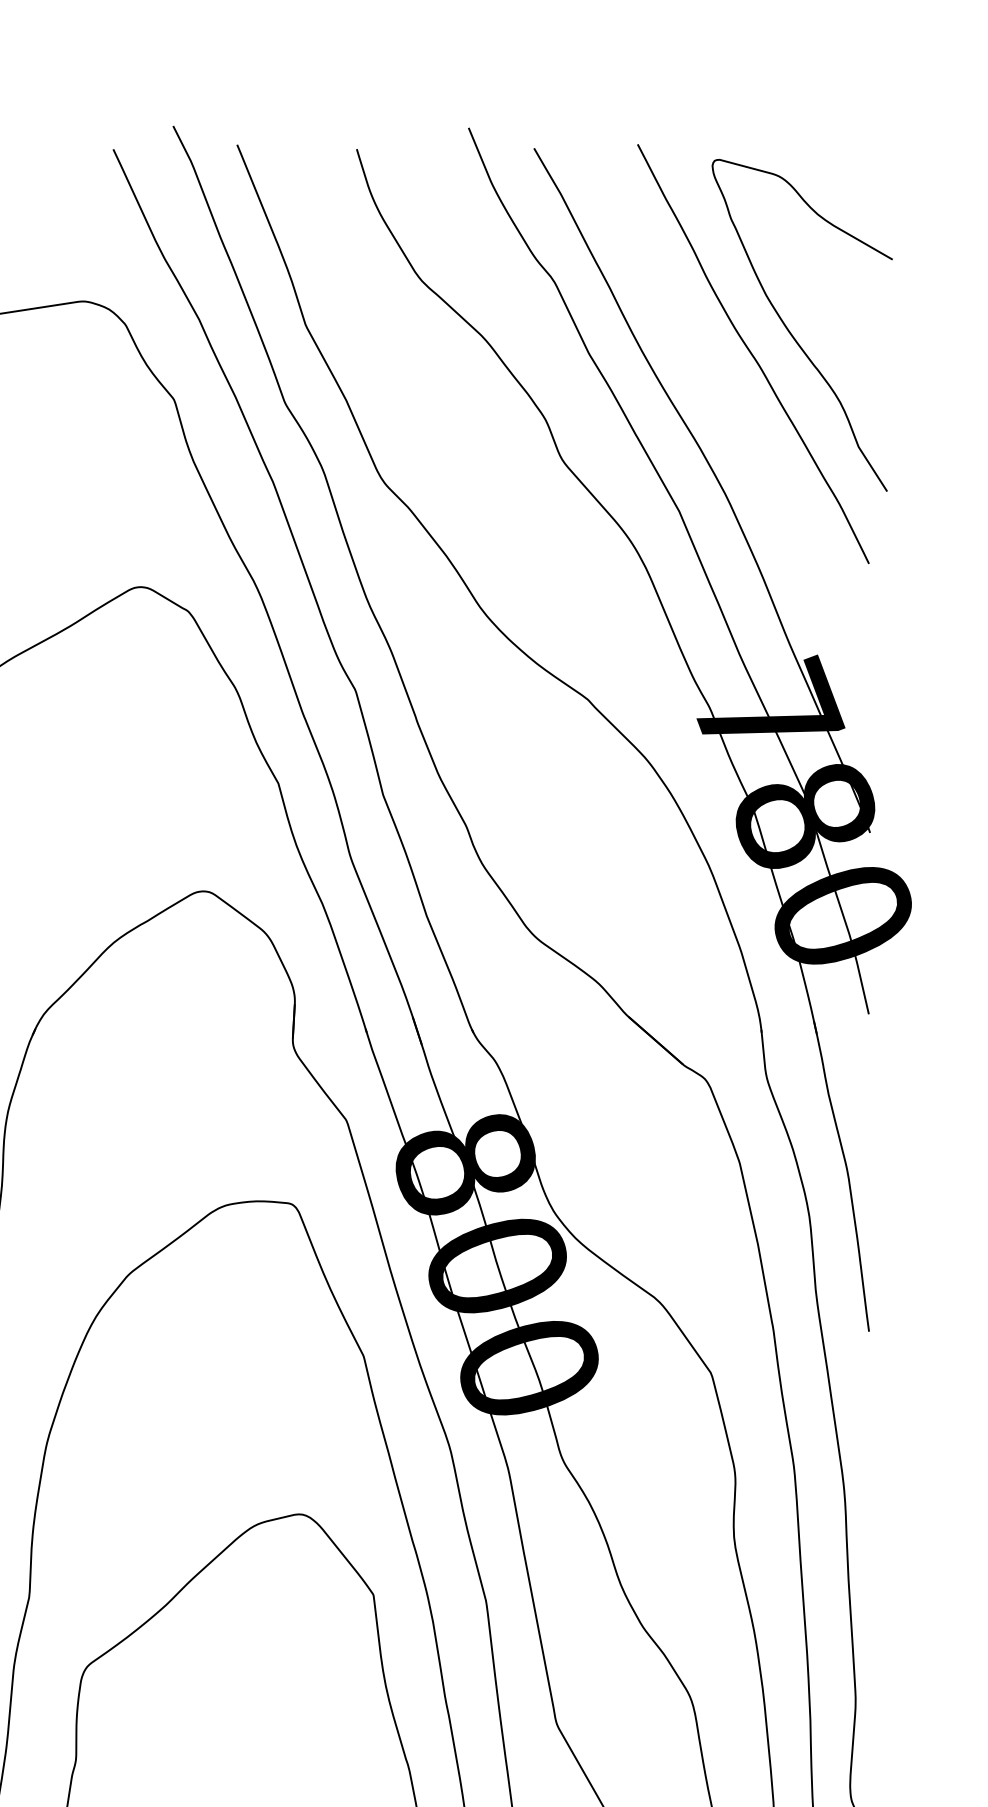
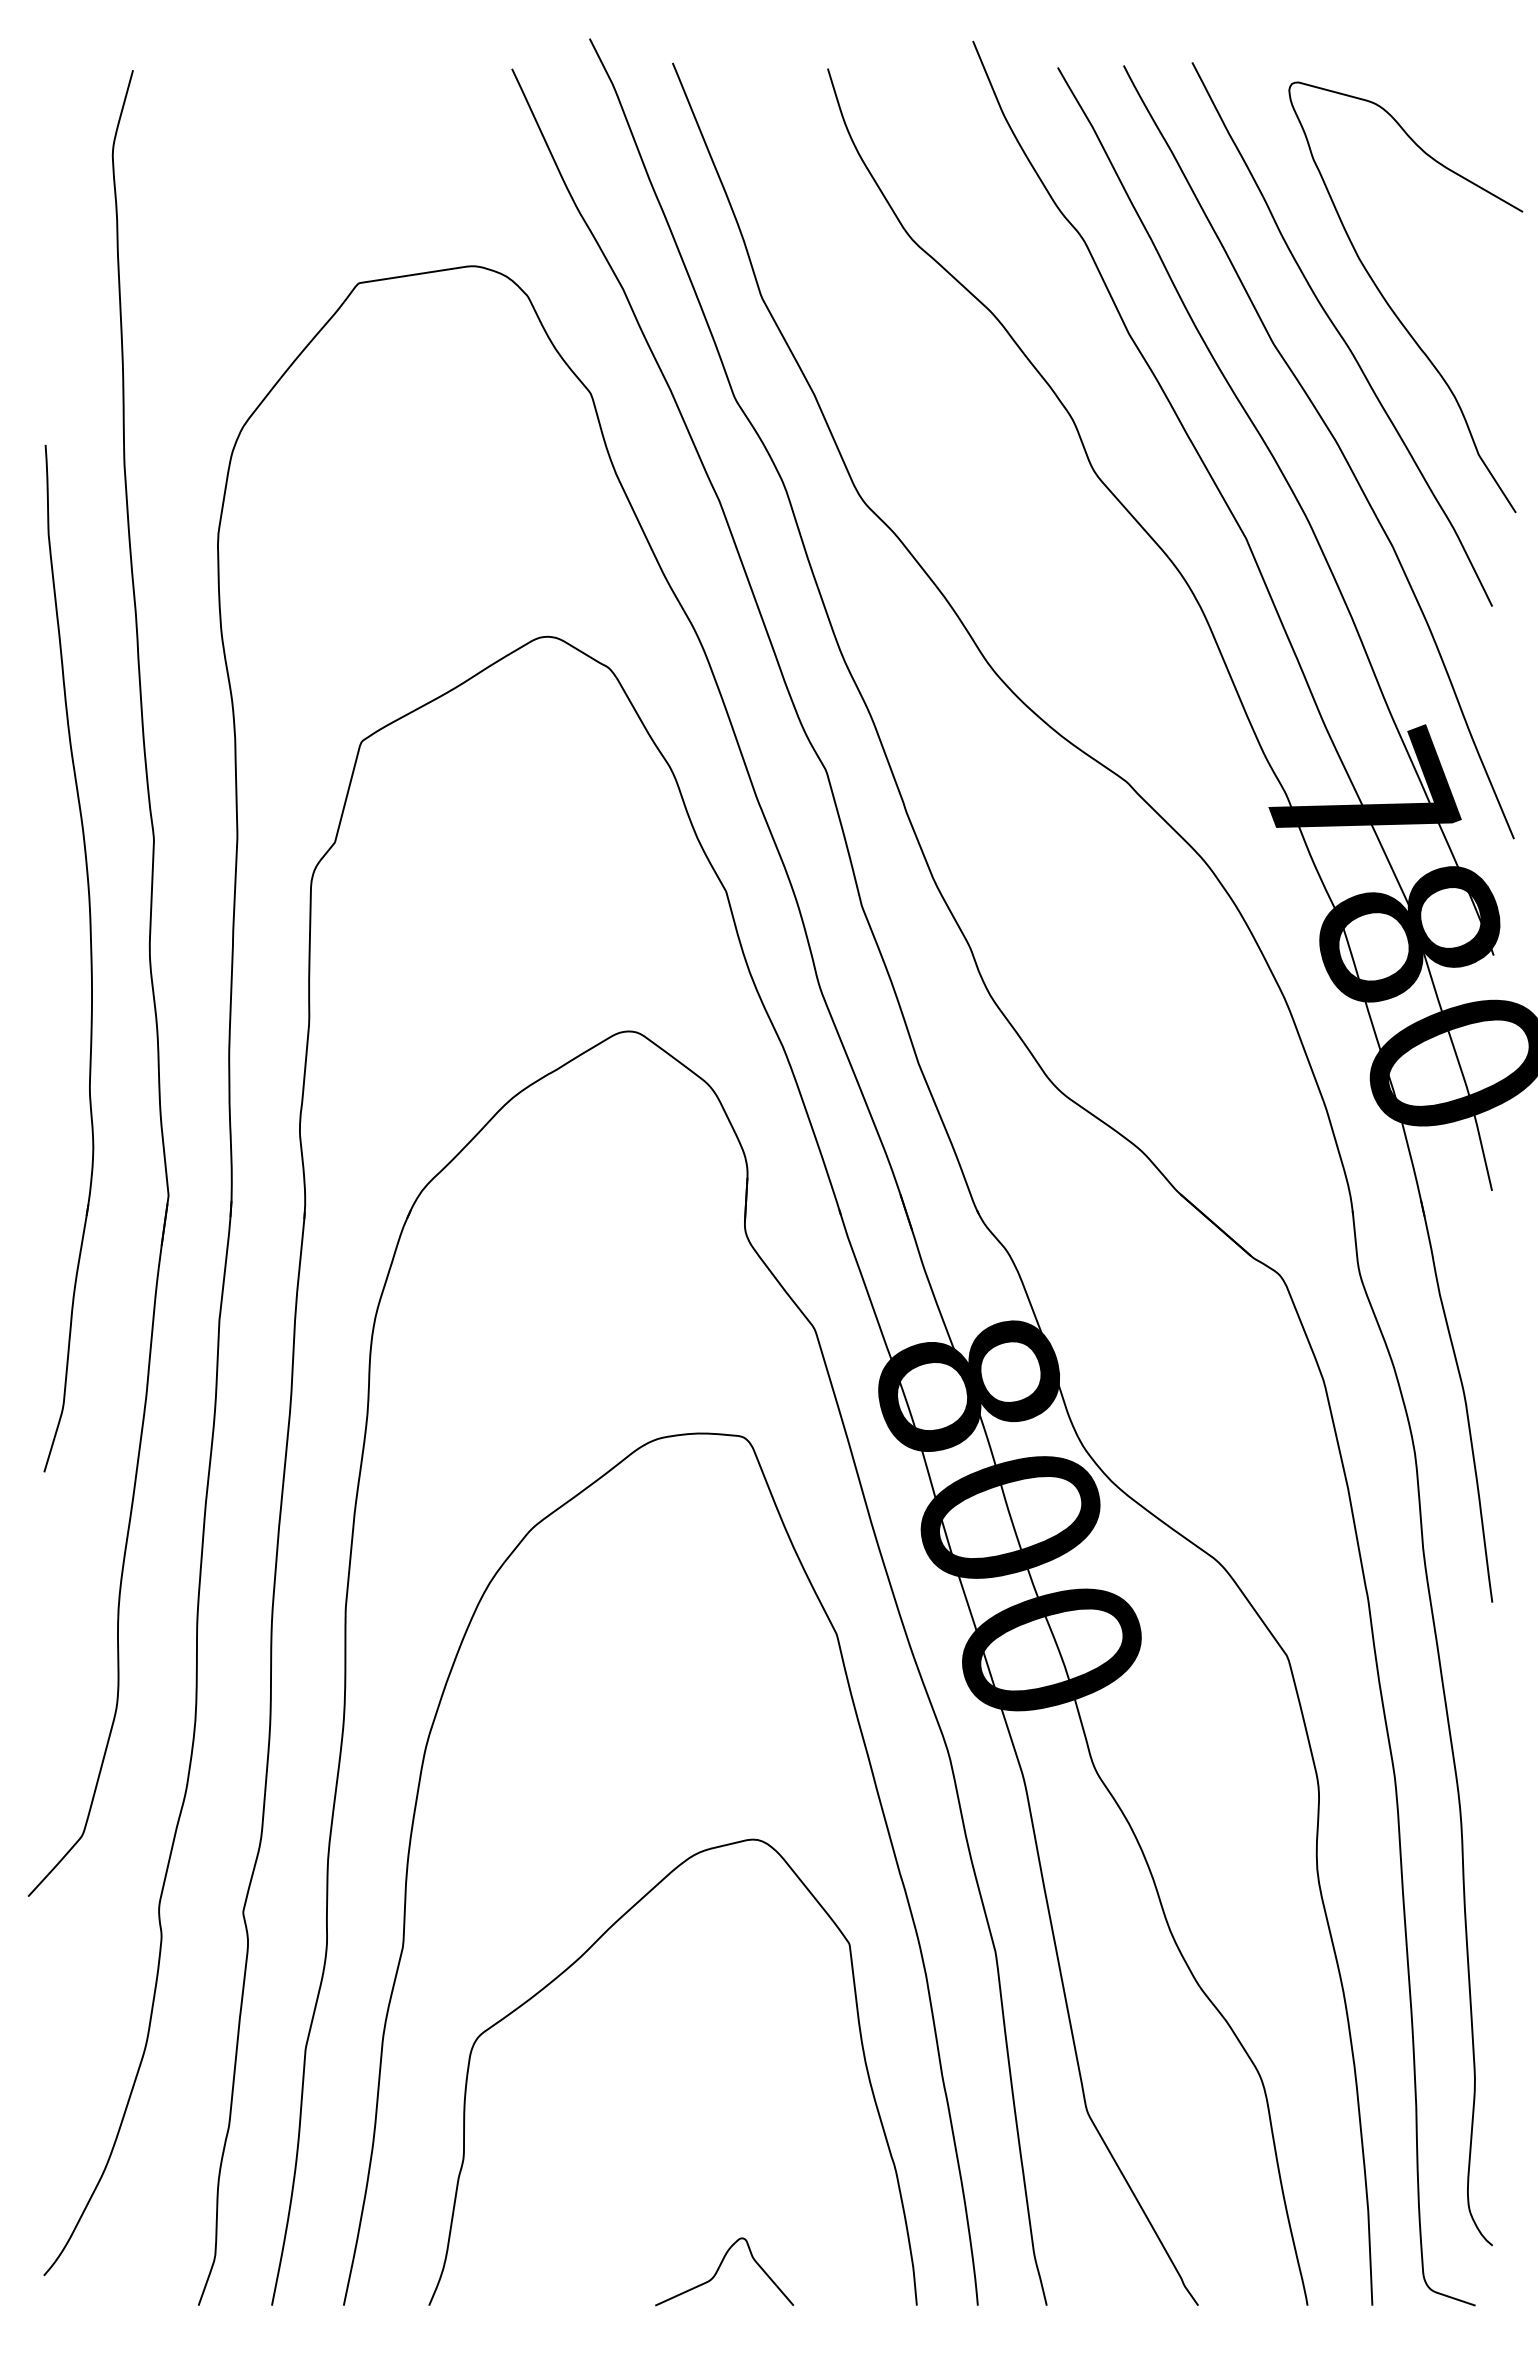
curve: (748, 438) -> (1336, 444), added

